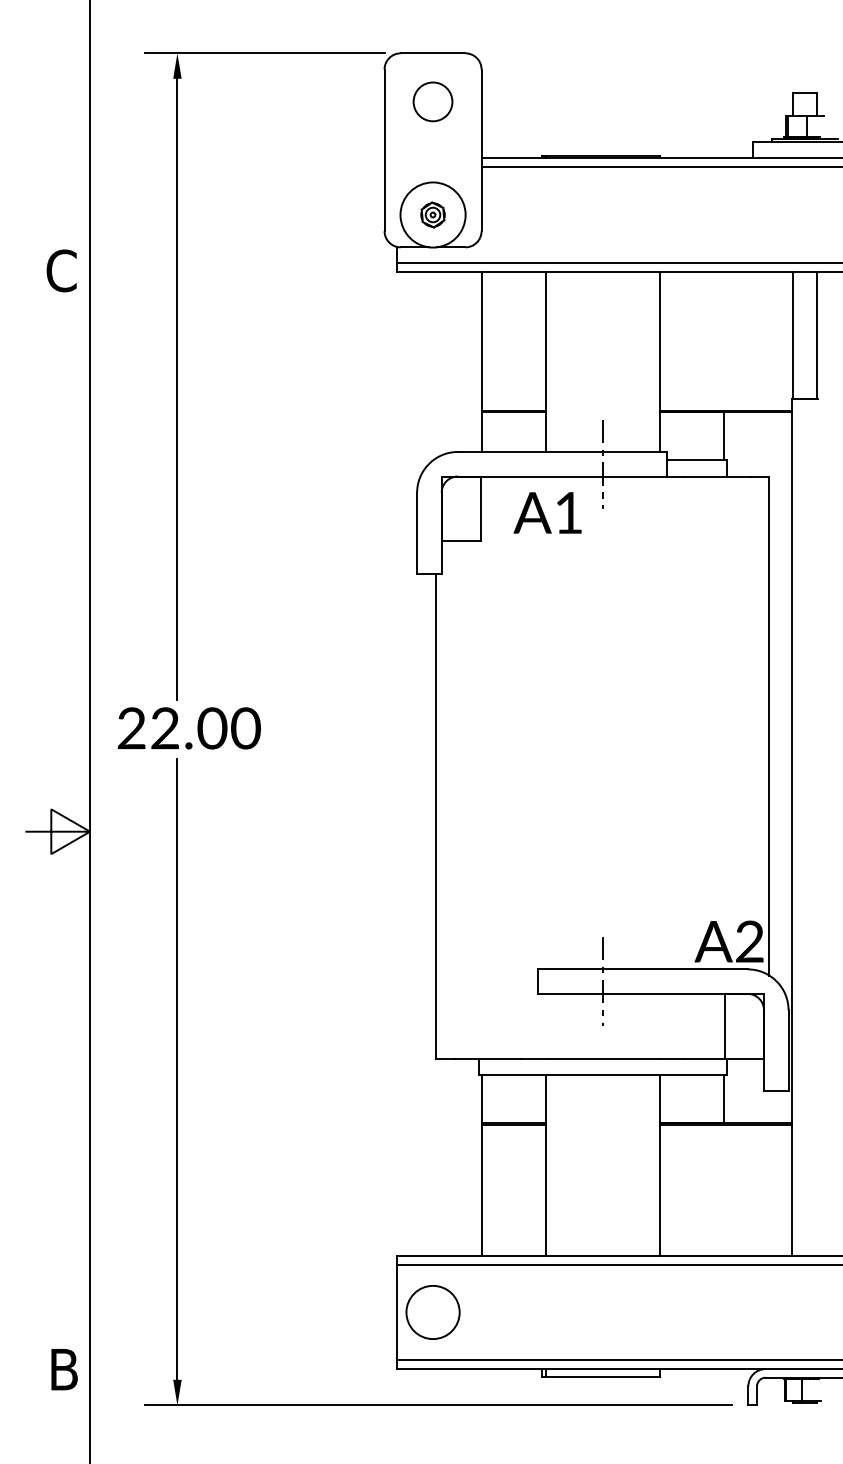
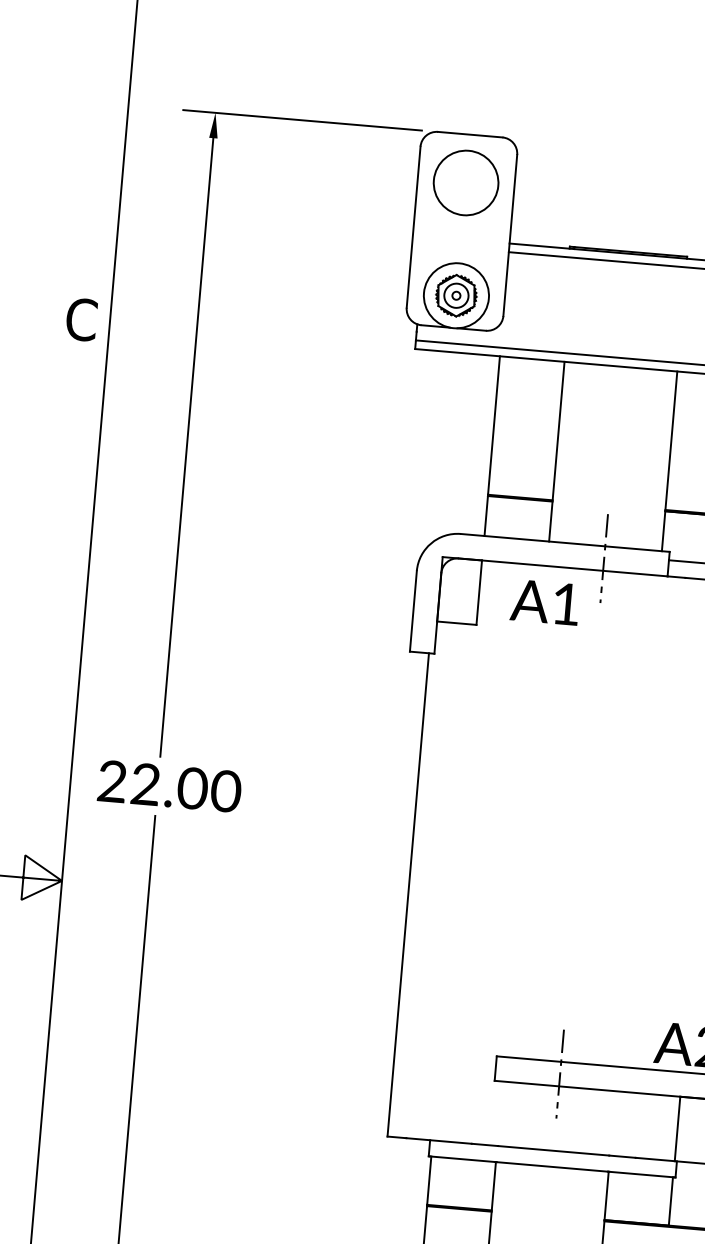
circle: (432, 101) -> (465, 182), size x1.67
part: (432, 214) -> (455, 295), size x1.67

